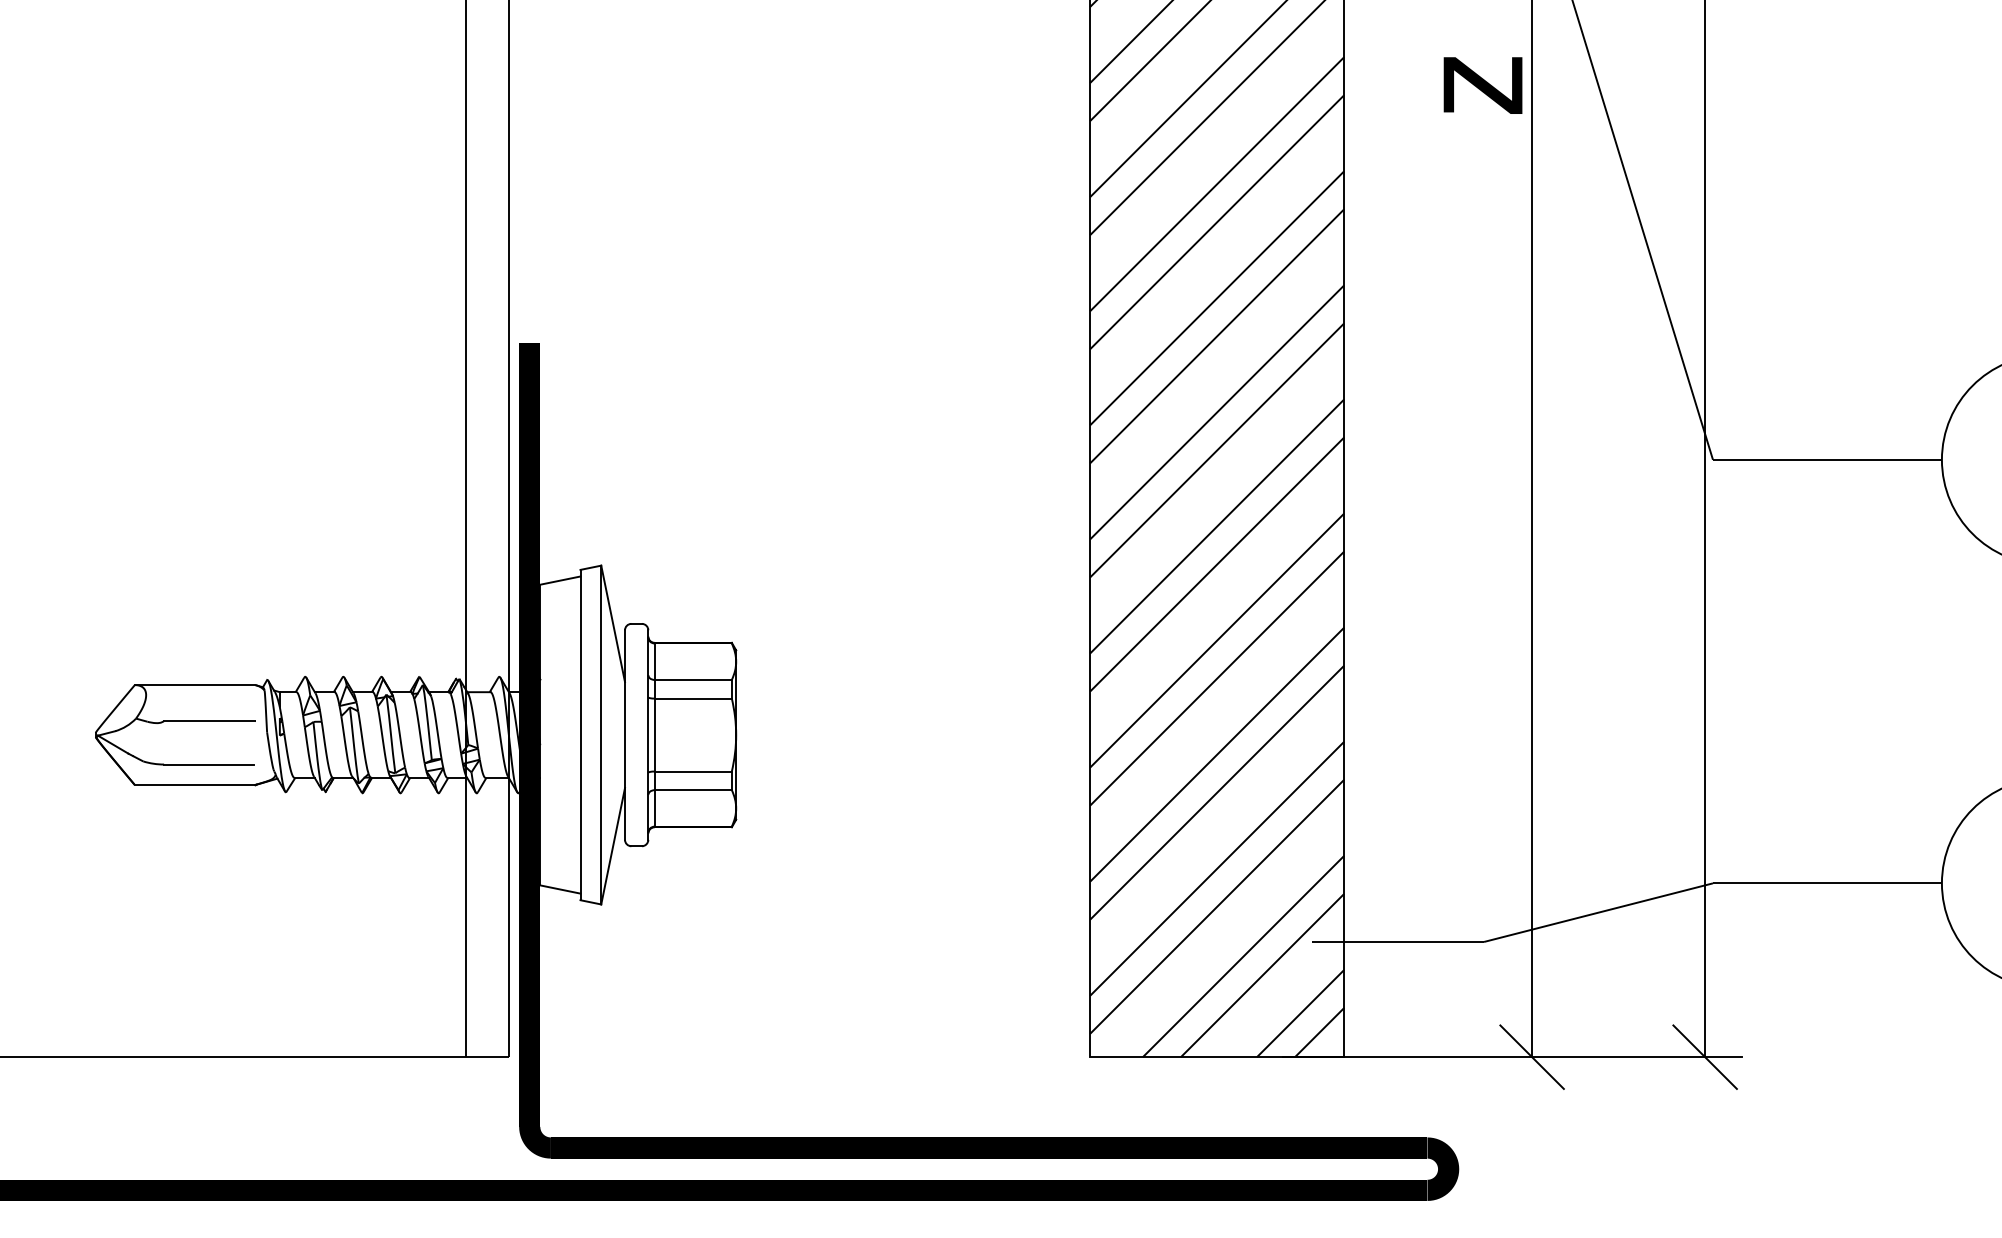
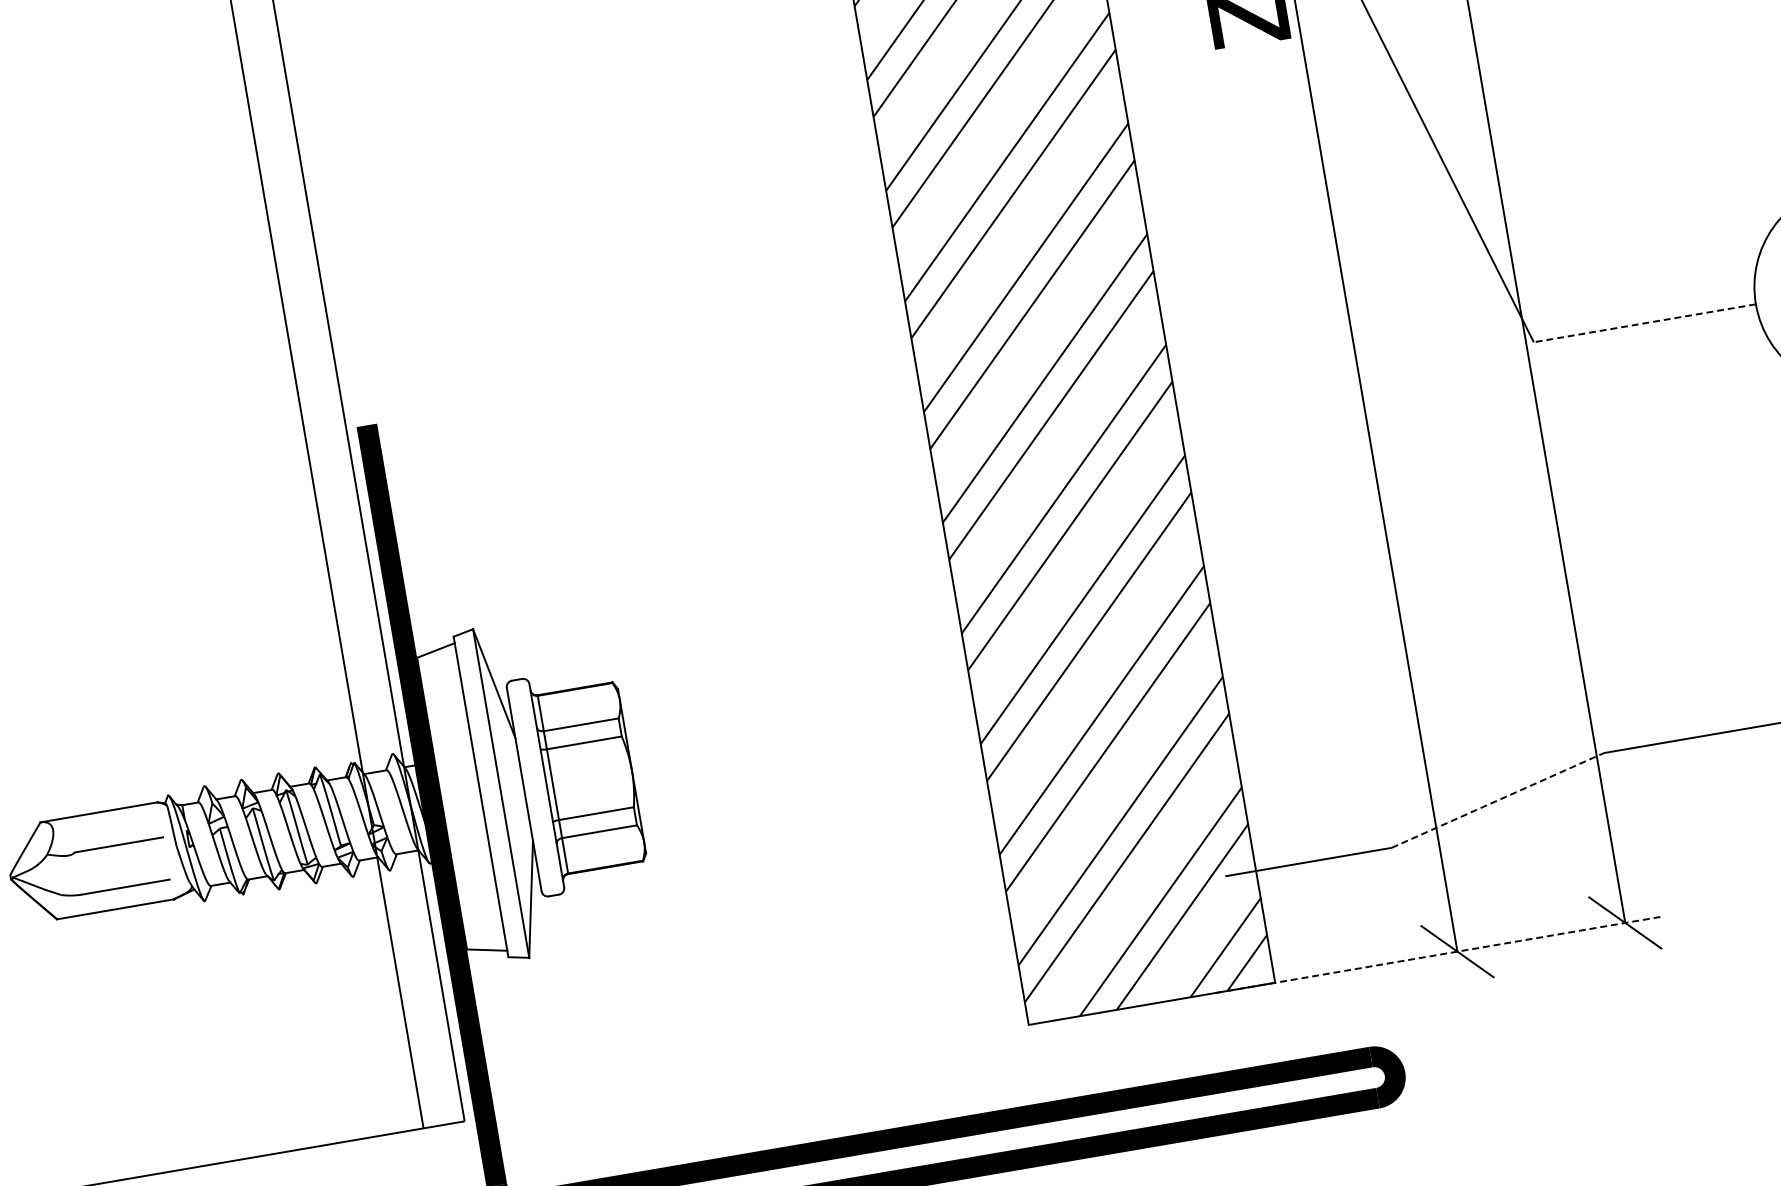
line: (1826, 459) -> (1643, 323), solid -> dashed
line: (1599, 912) -> (1498, 800), solid -> dashed
line: (1513, 1057) -> (1439, 955), solid -> dashed

